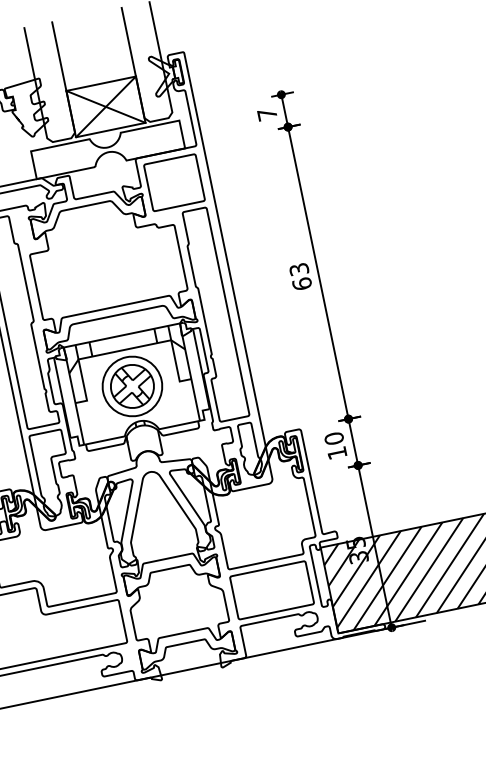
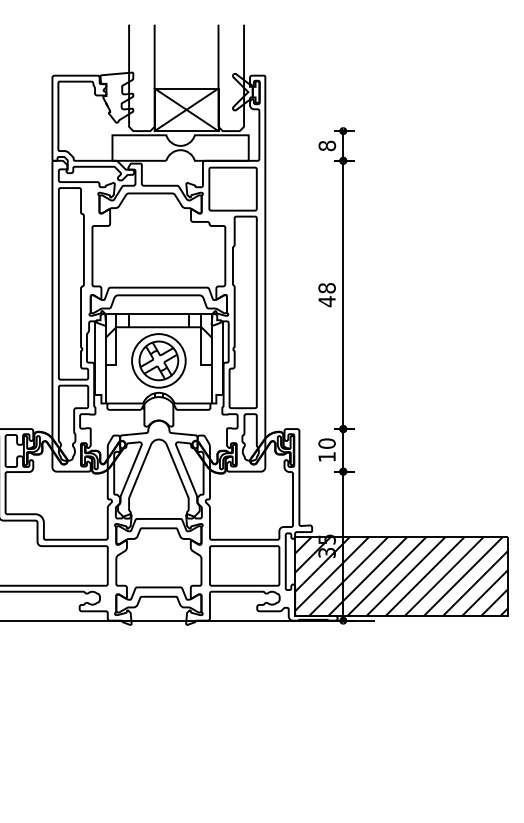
text: (267, 113) -> (327, 145), 7 -> 8
text: (300, 277) -> (326, 295), 63 -> 48

